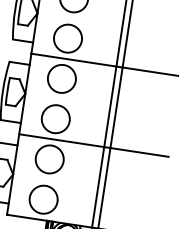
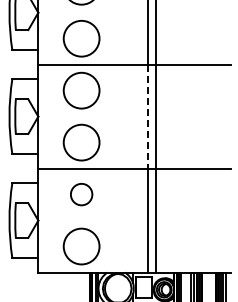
line: (110, 106) -> (148, 116), solid -> dashed
circle: (49, 159) -> (81, 194), size x0.6

